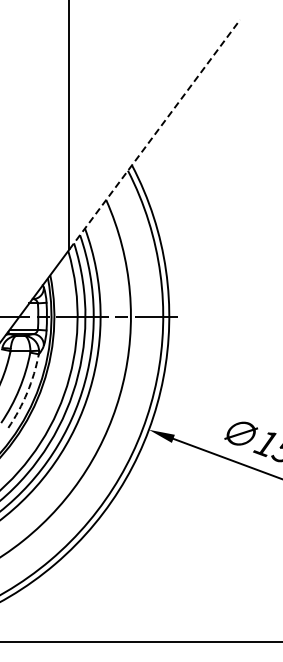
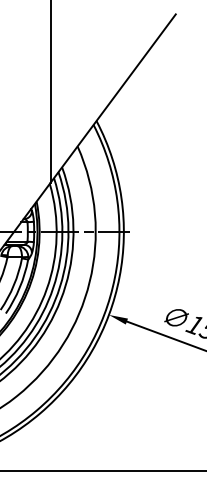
line: (155, 134) -> (113, 98), dashed -> solid
arc: (27, 392) -> (19, 287), dashed -> solid

